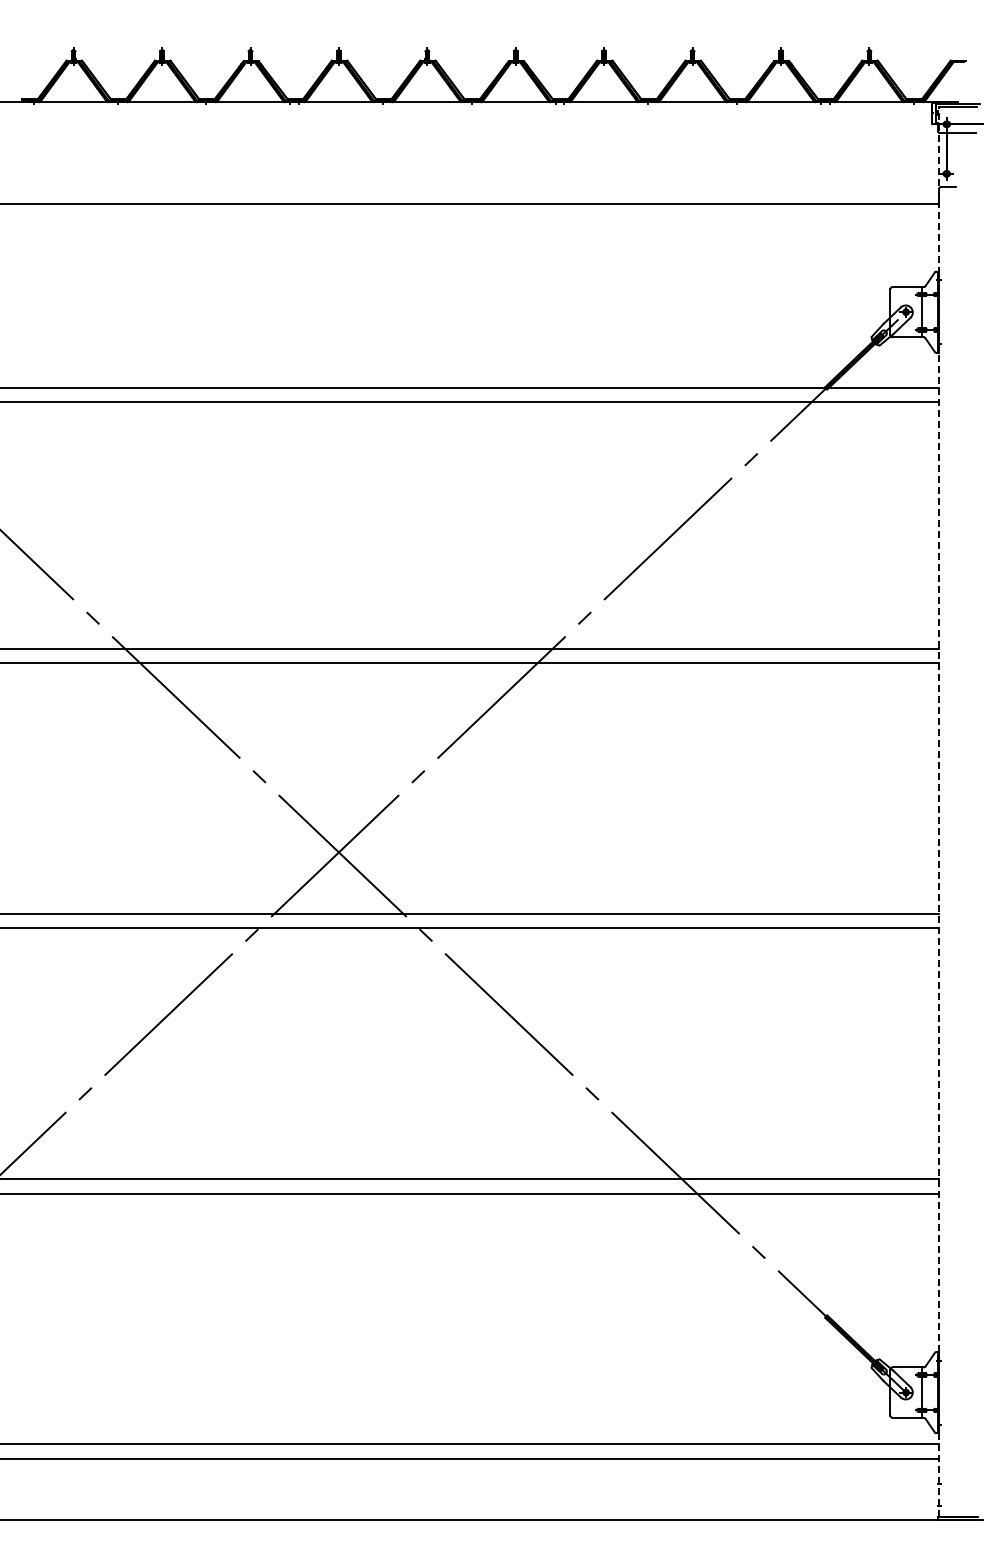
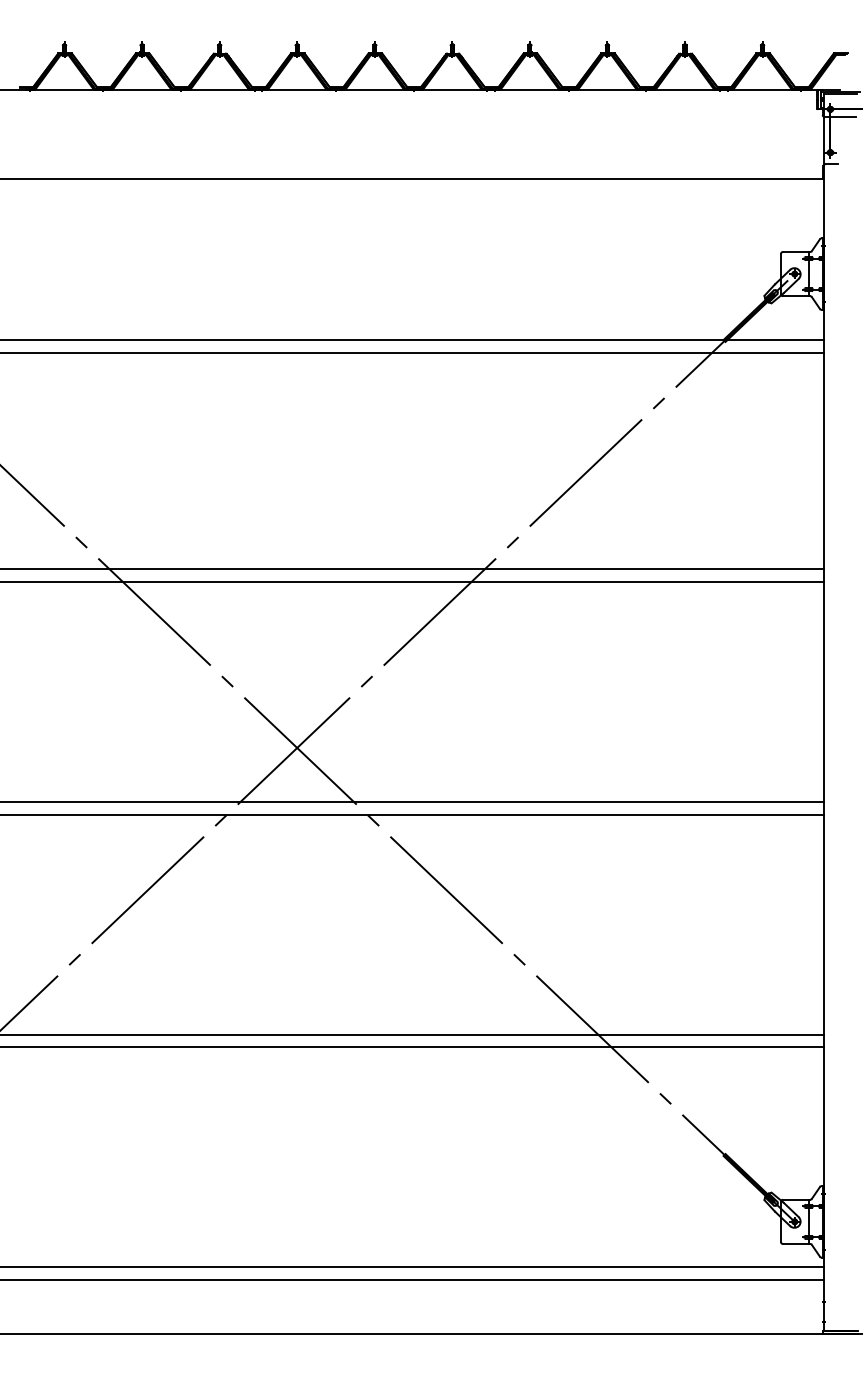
line: (939, 811) -> (824, 712), dashed -> solid

